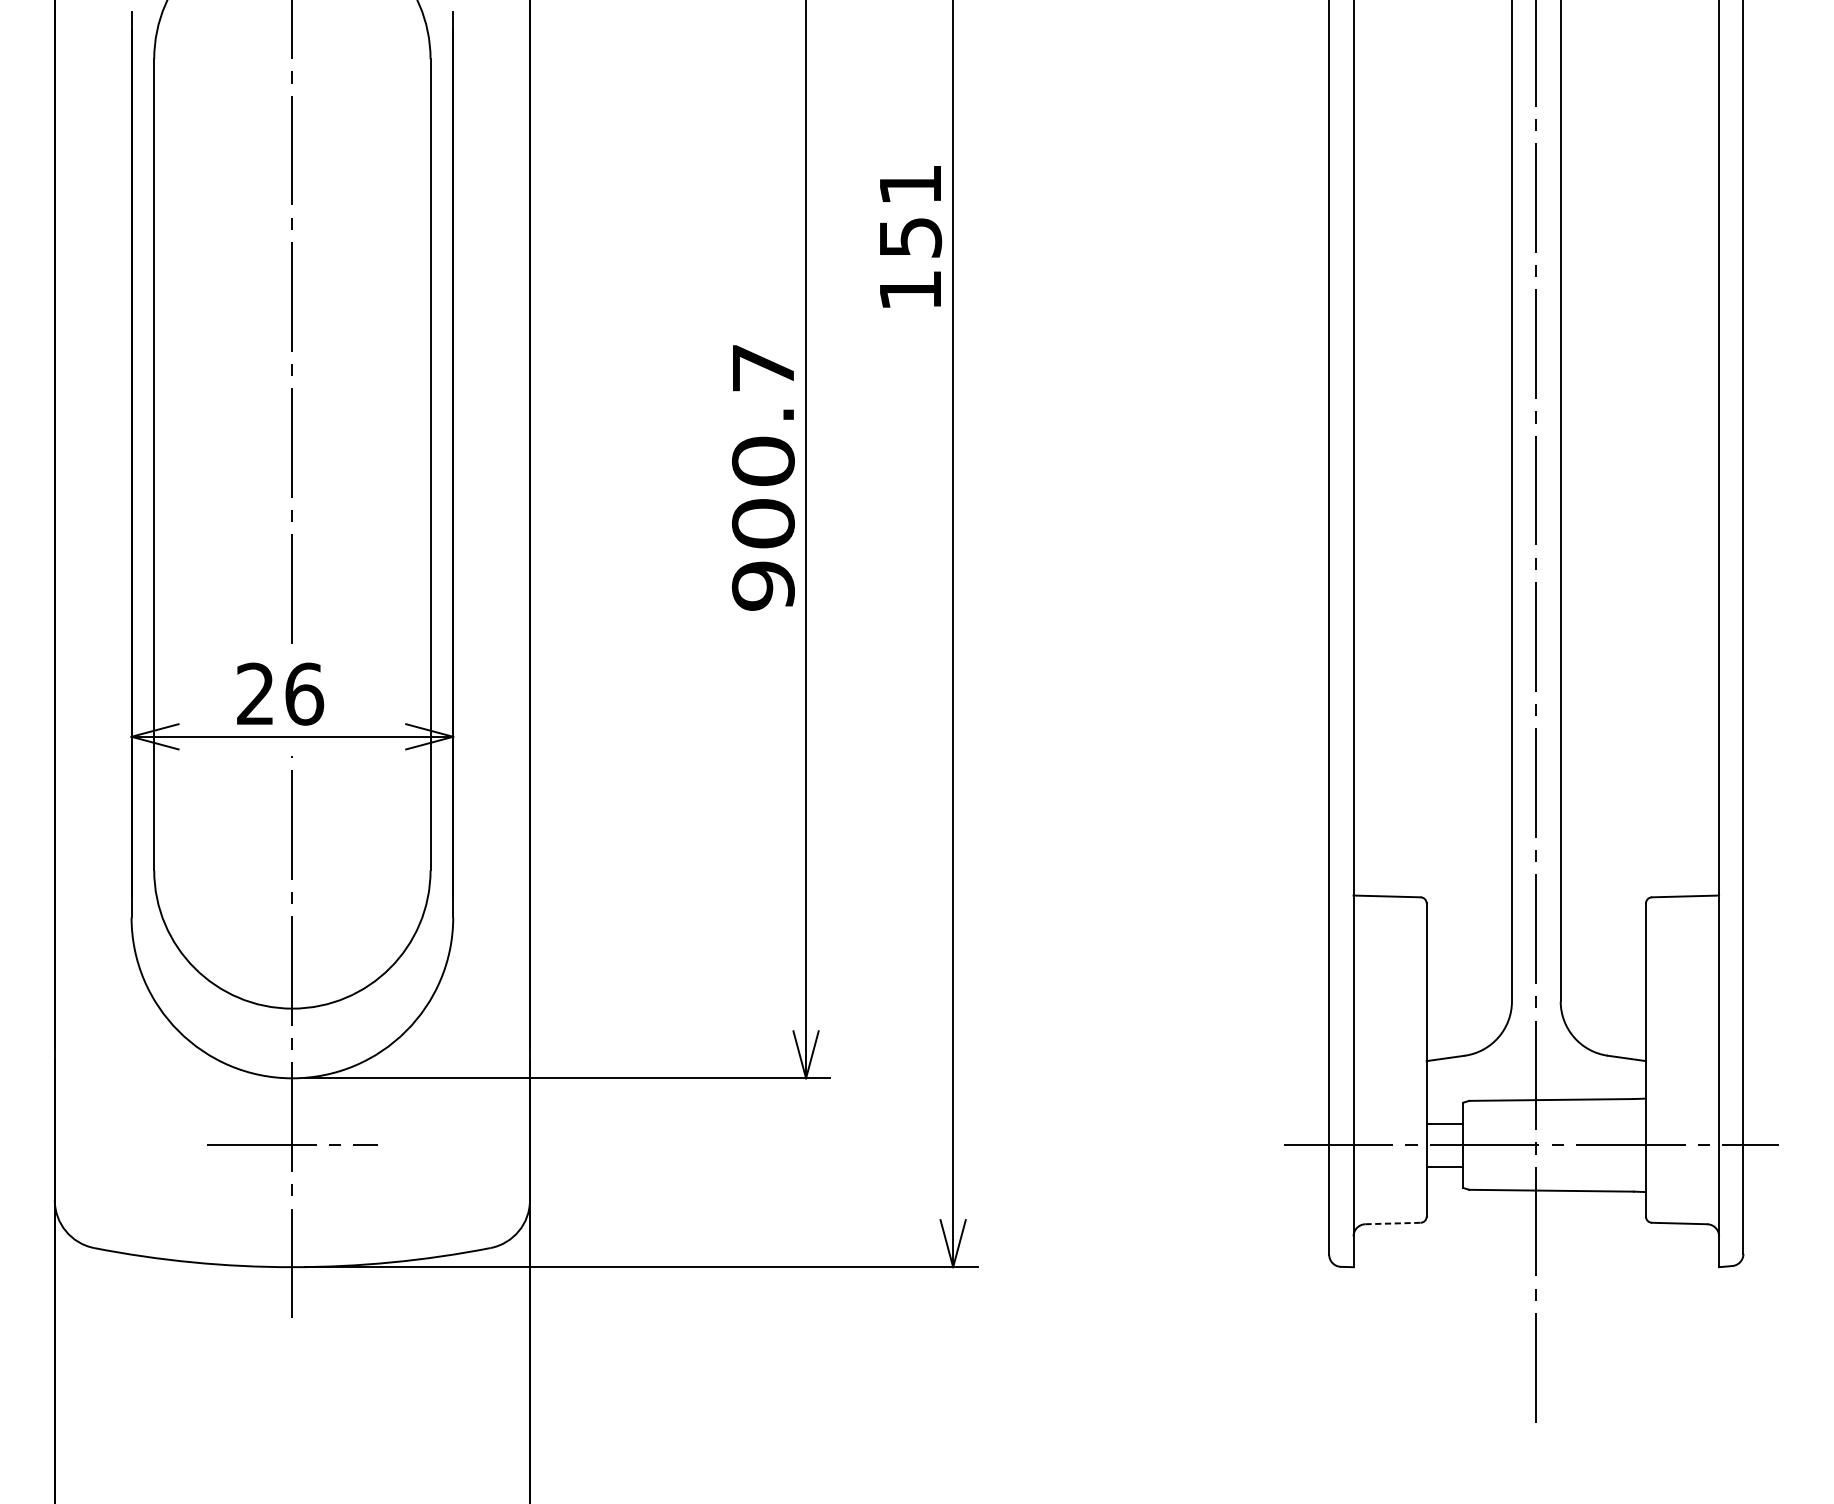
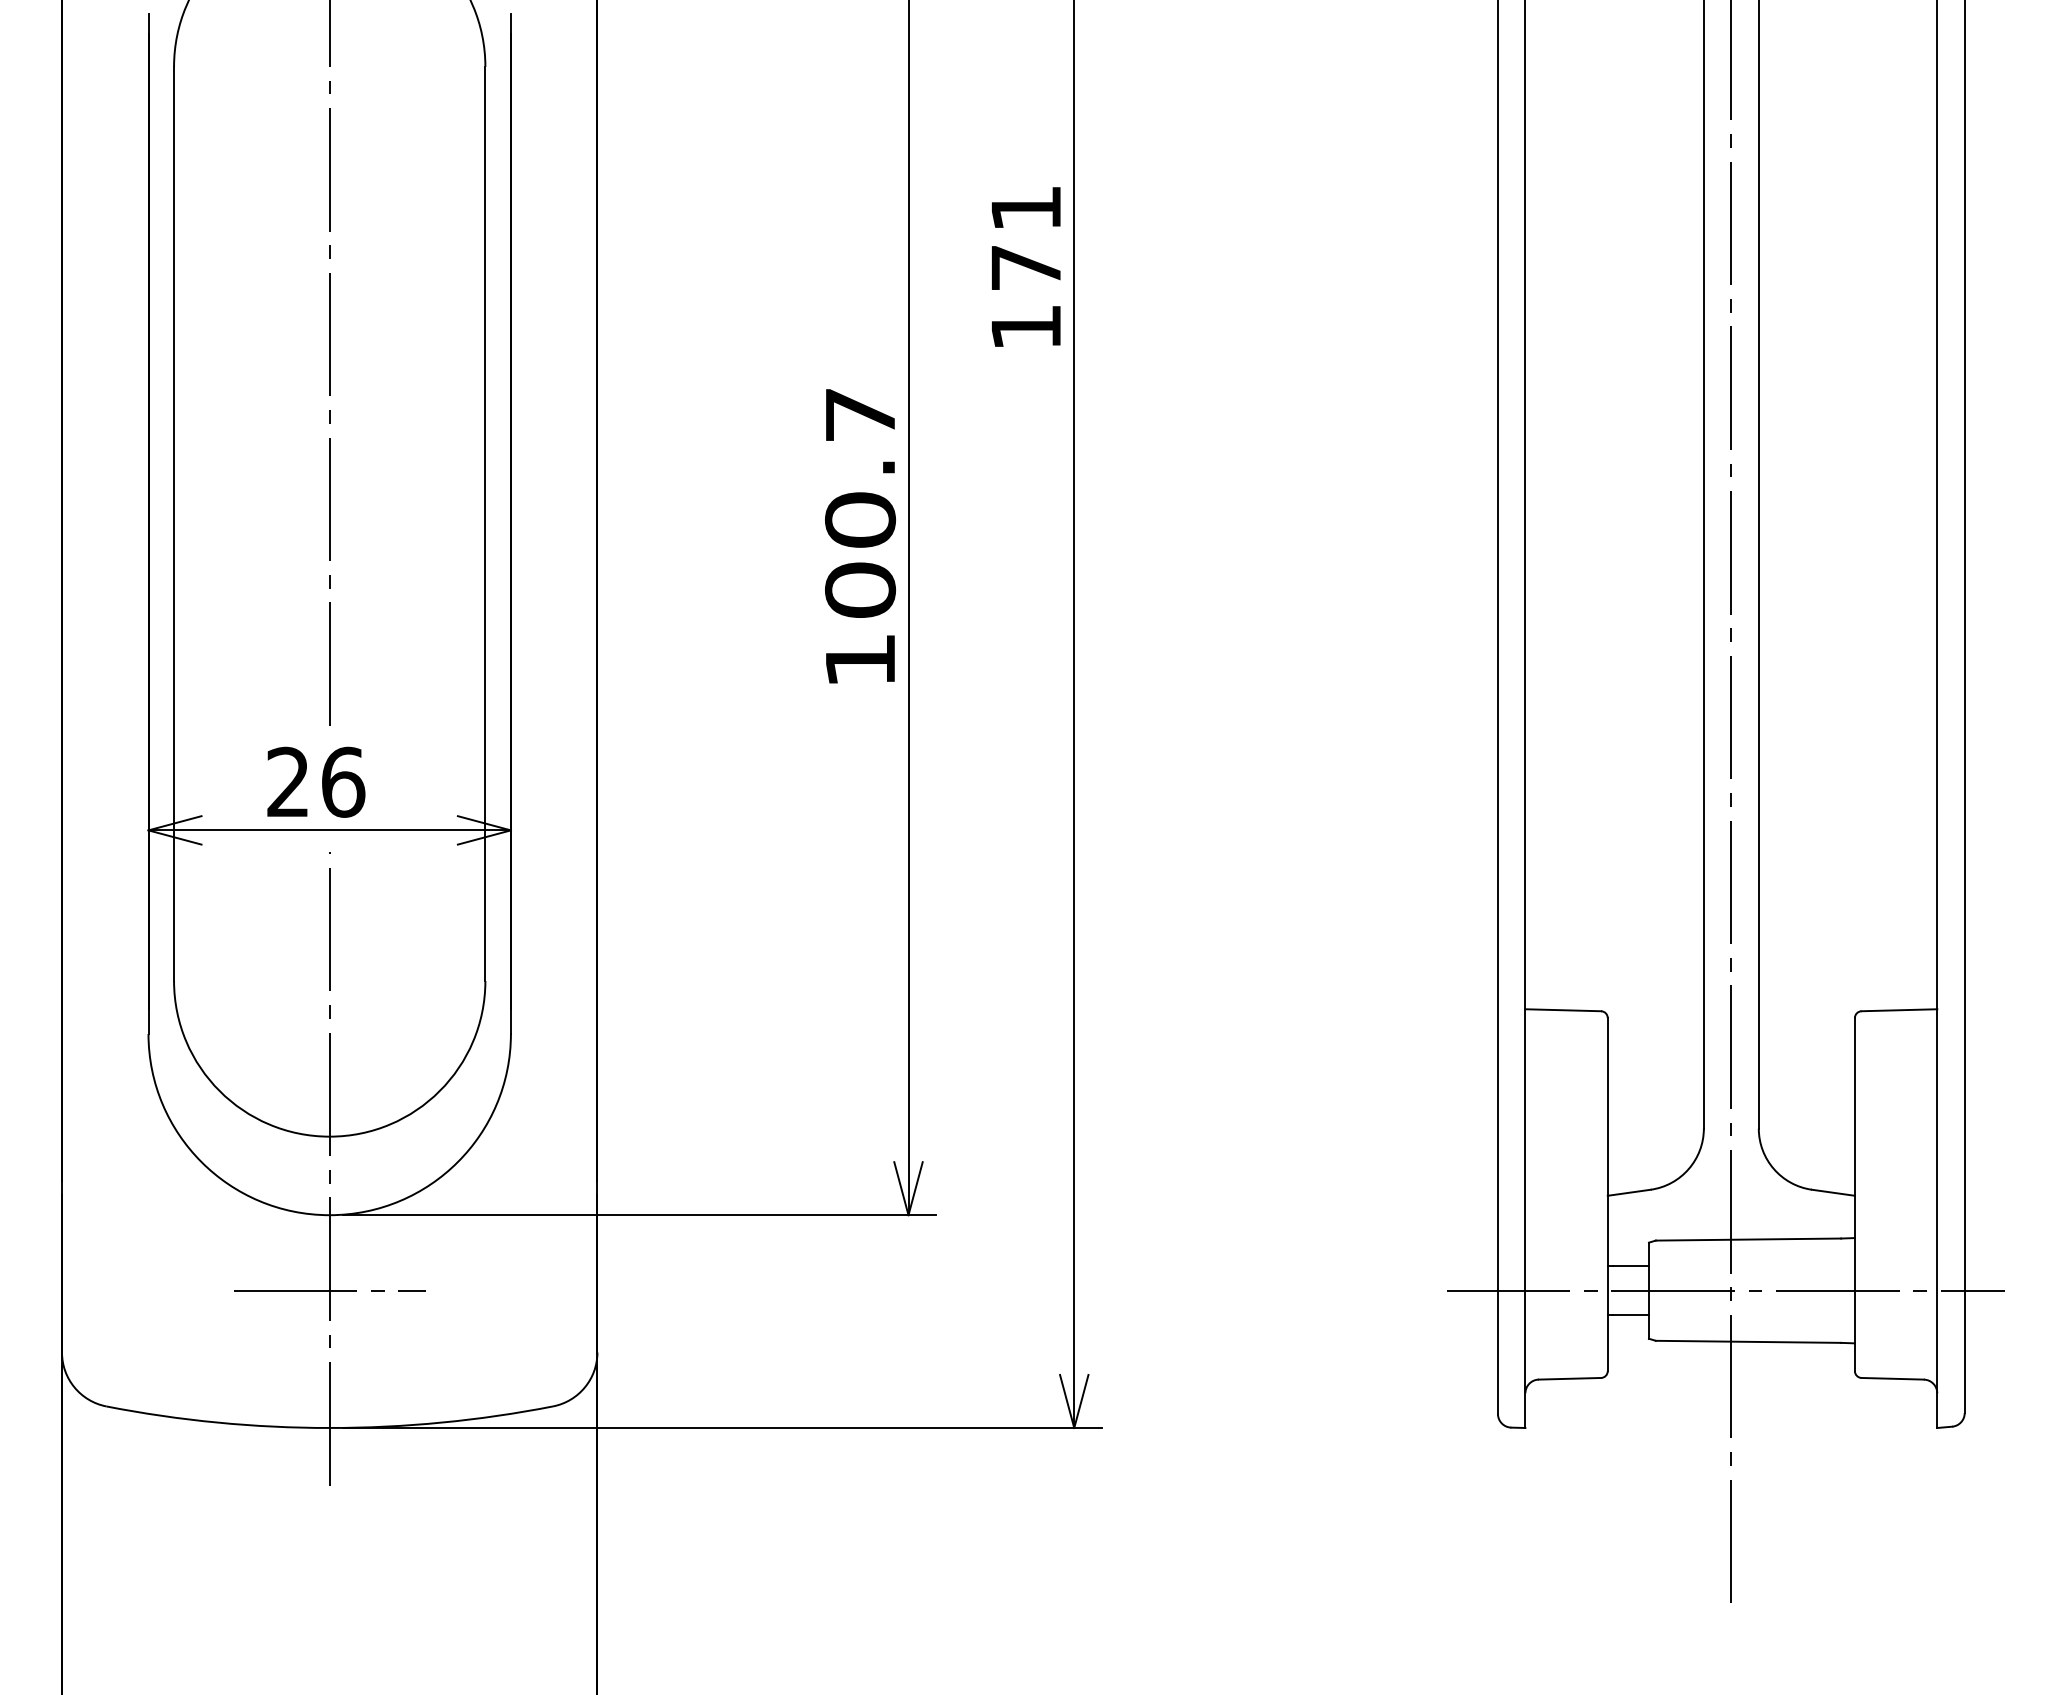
text: (910, 238) -> (1026, 268), 151 -> 171
text: (763, 586) -> (860, 660), 900.7 -> 100.7
line: (1393, 1223) -> (1570, 1378), dashed -> solid

